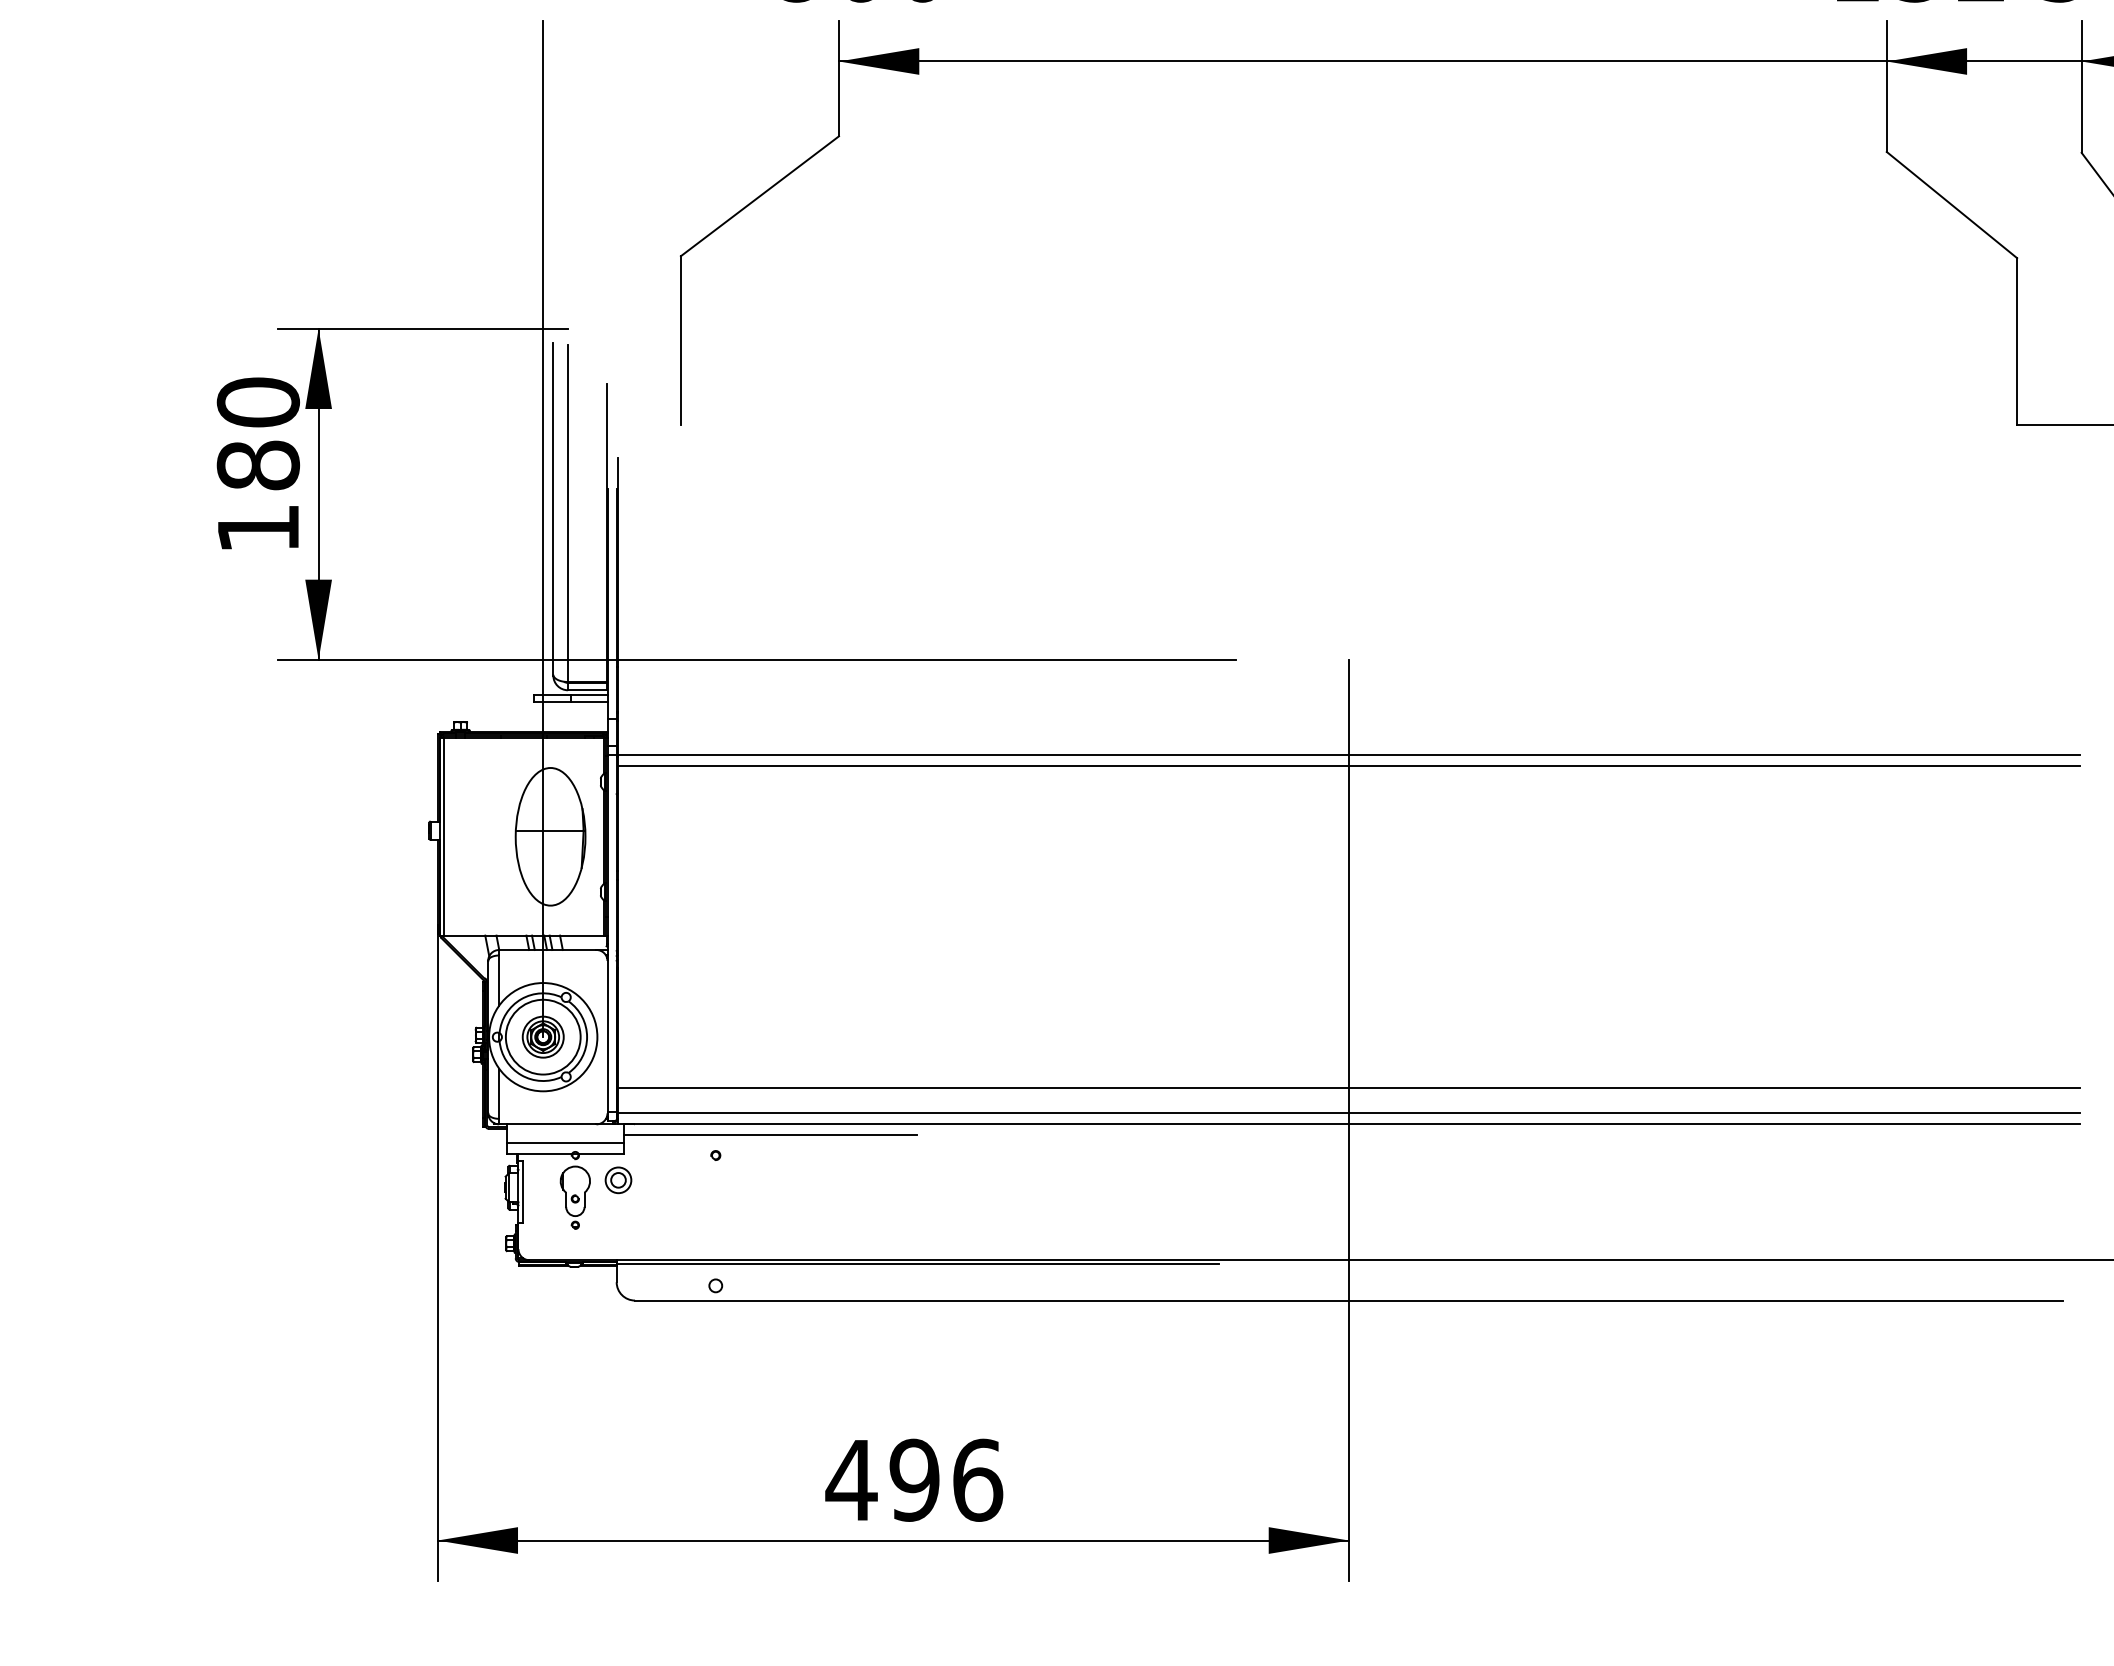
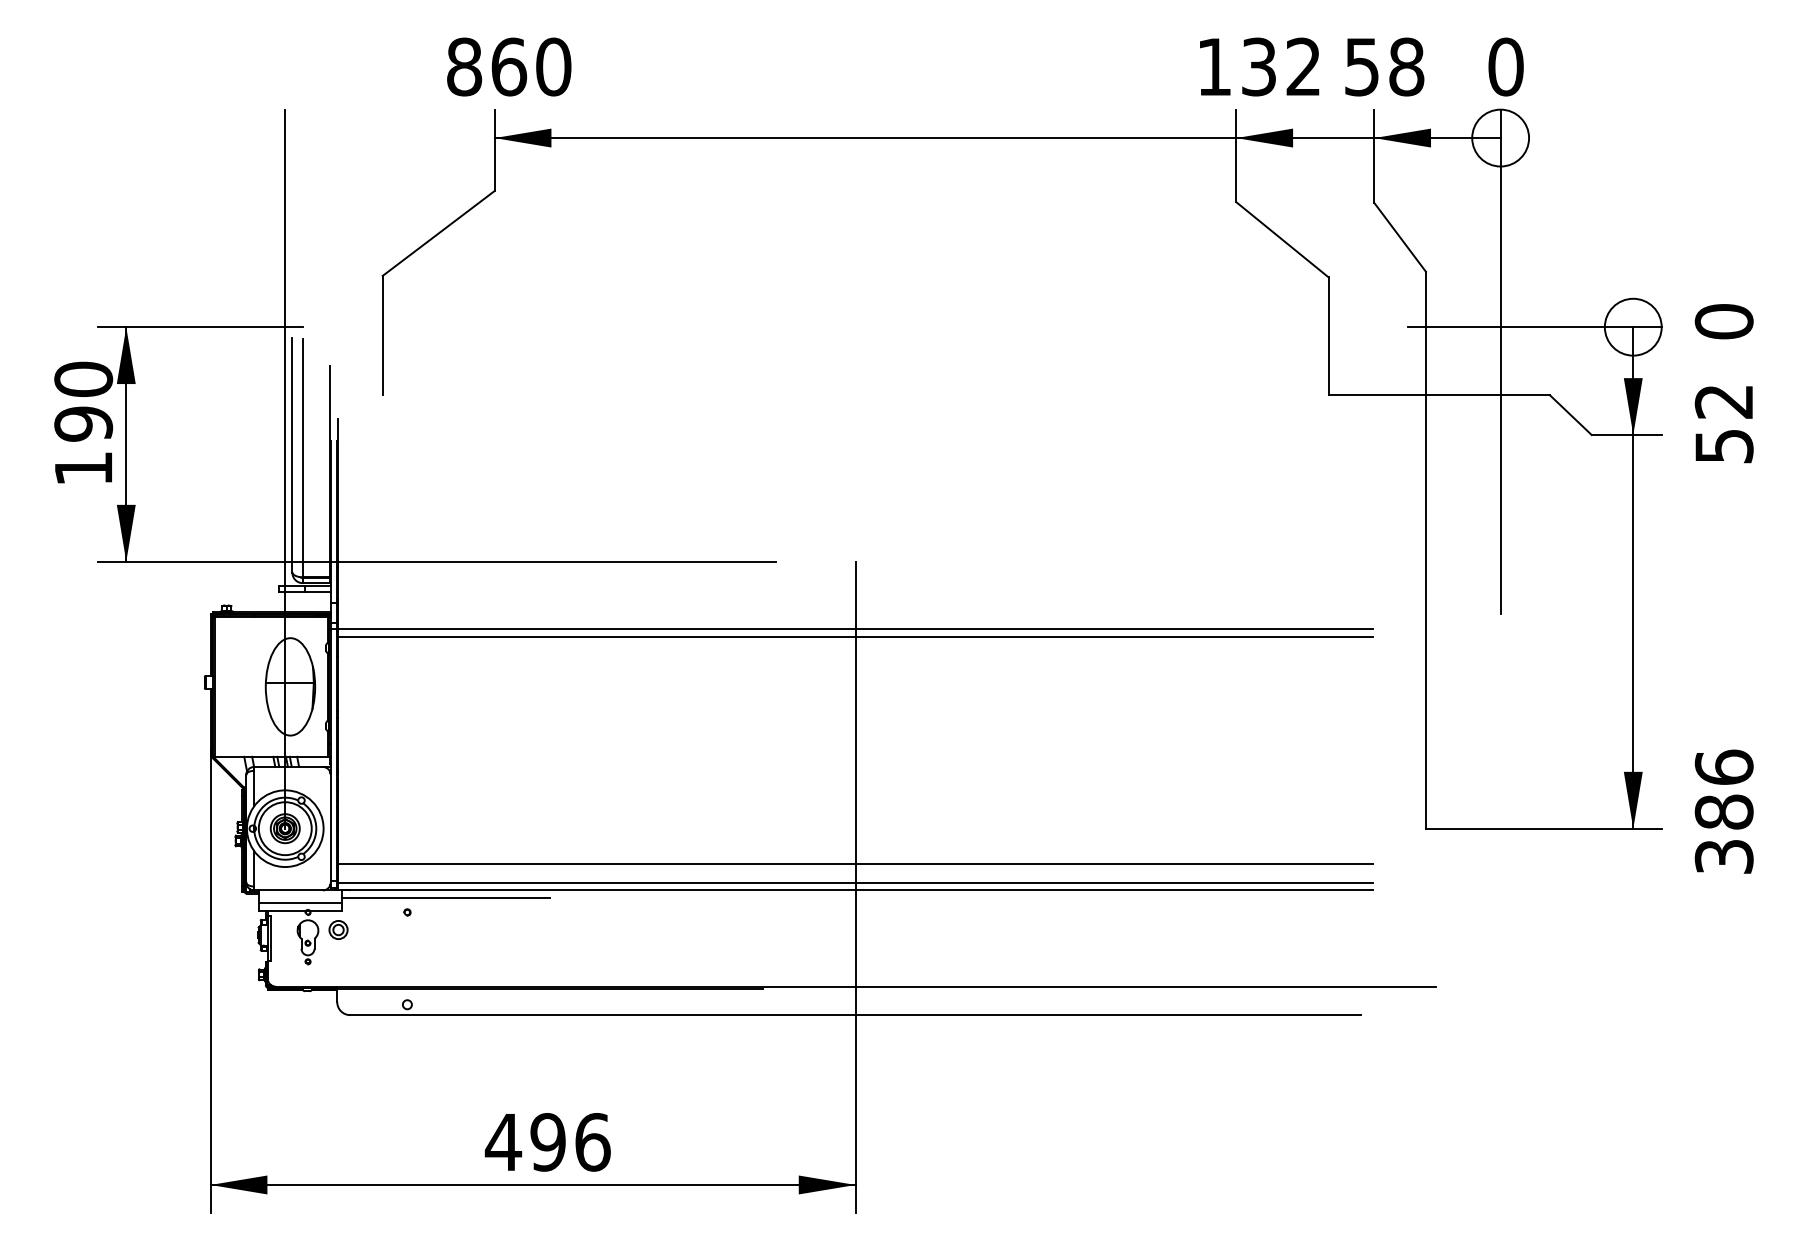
text: (258, 464) -> (83, 423), 180 -> 190

